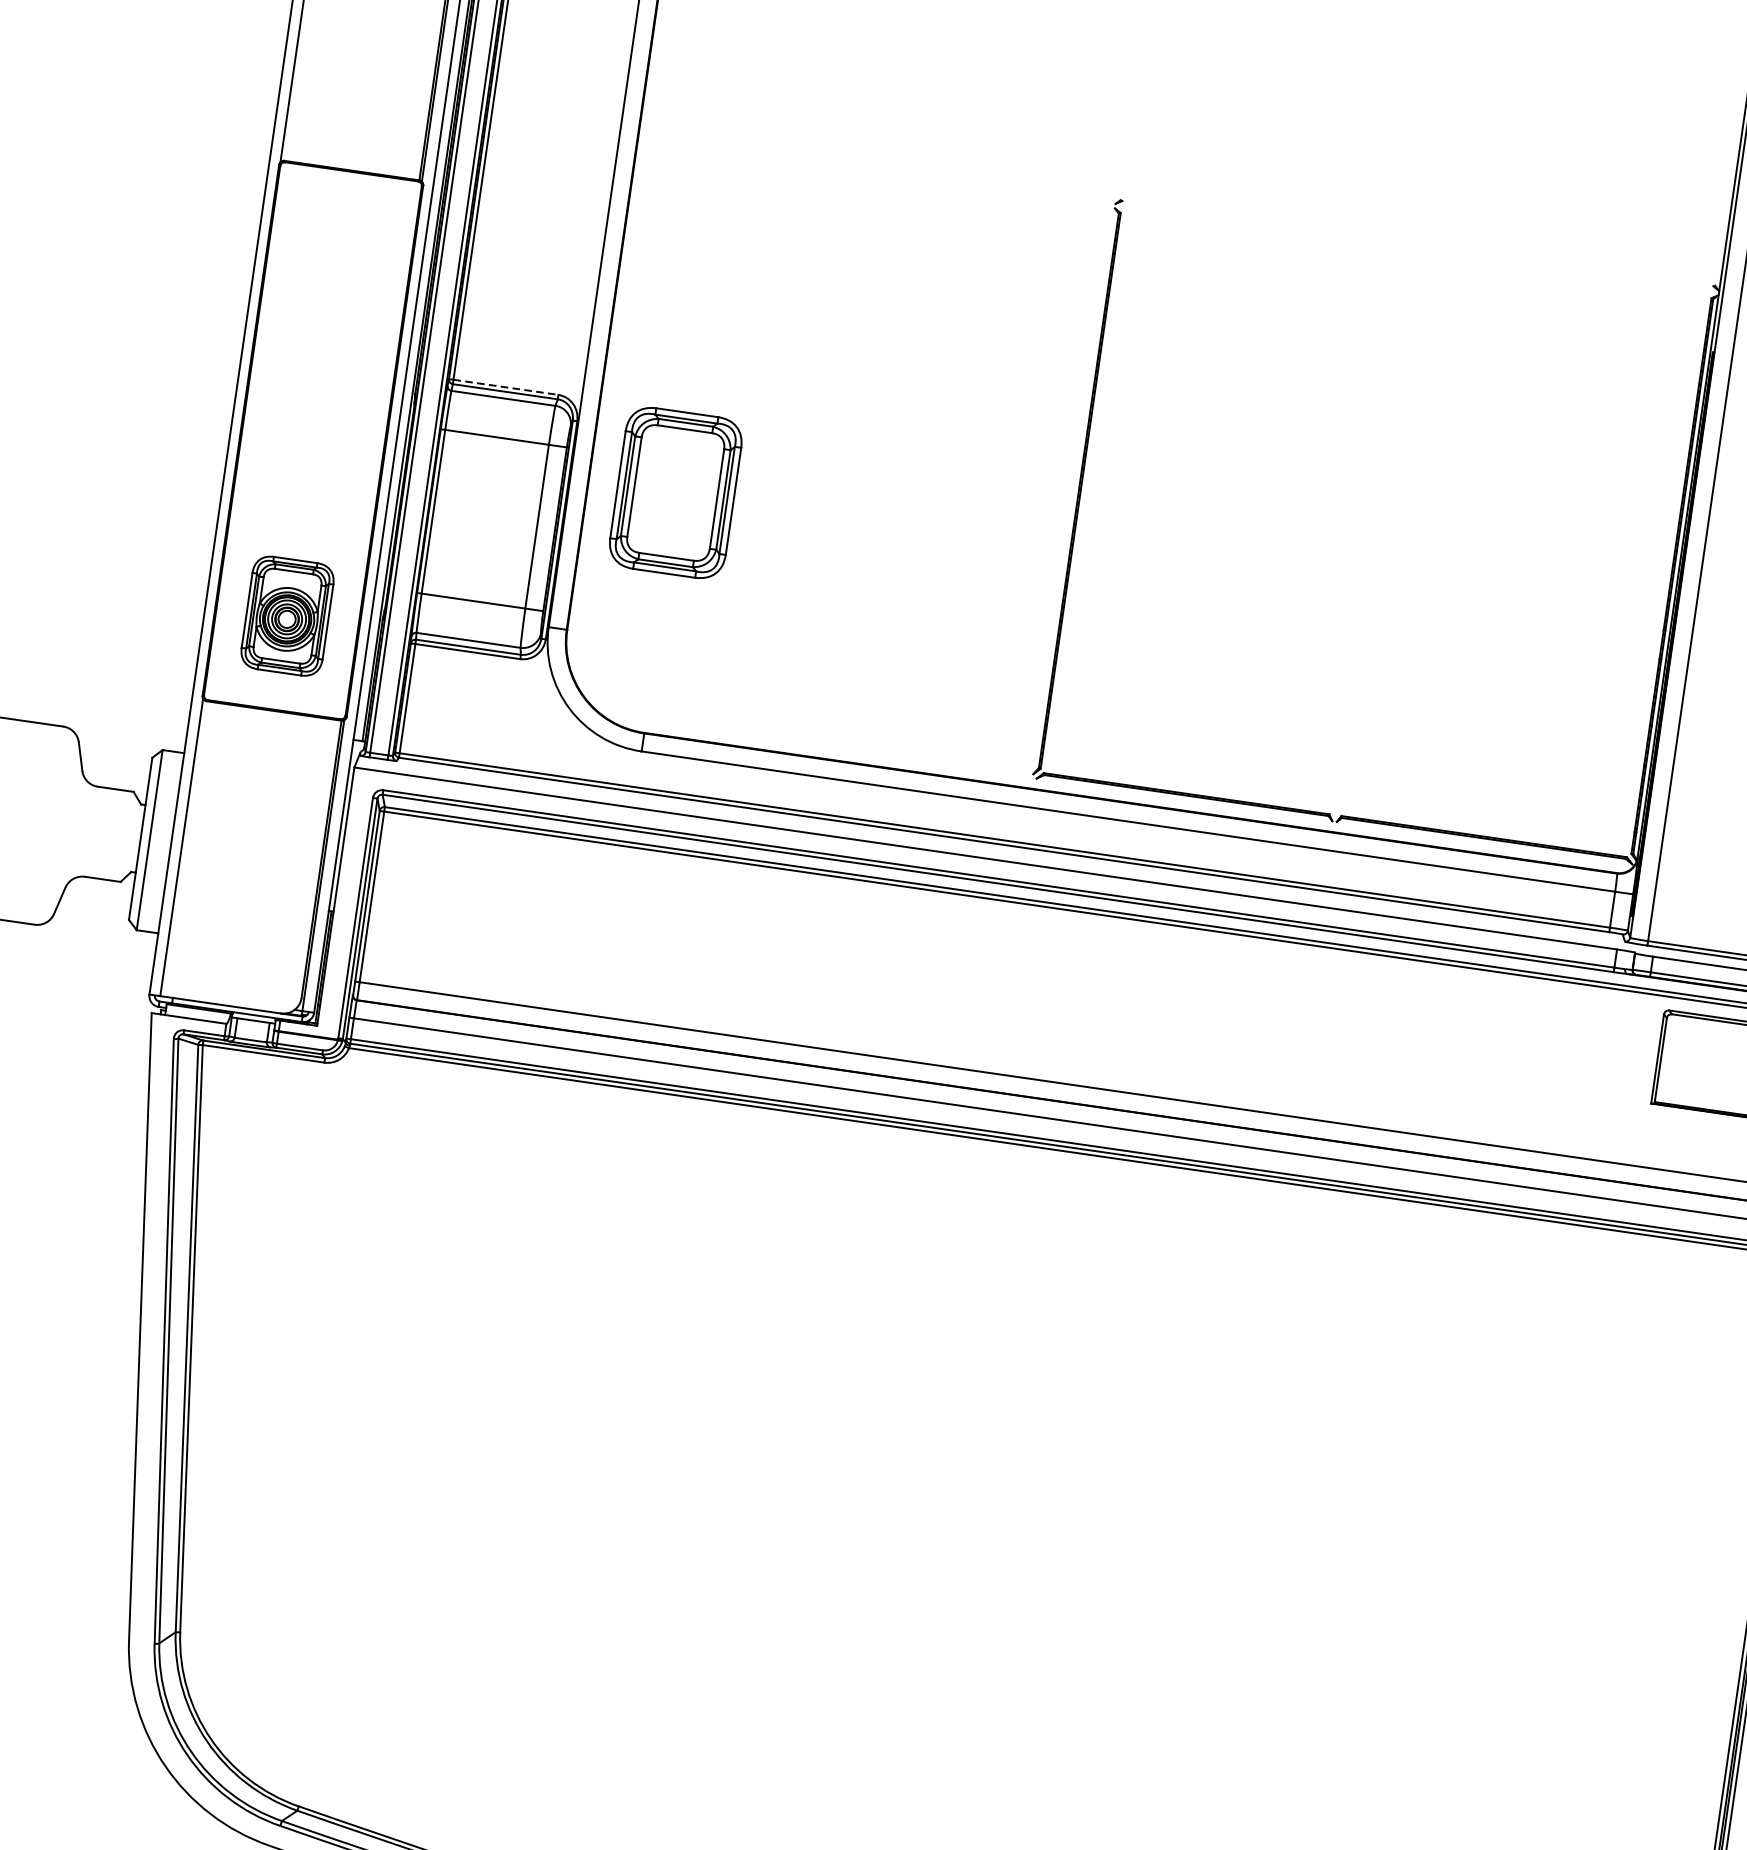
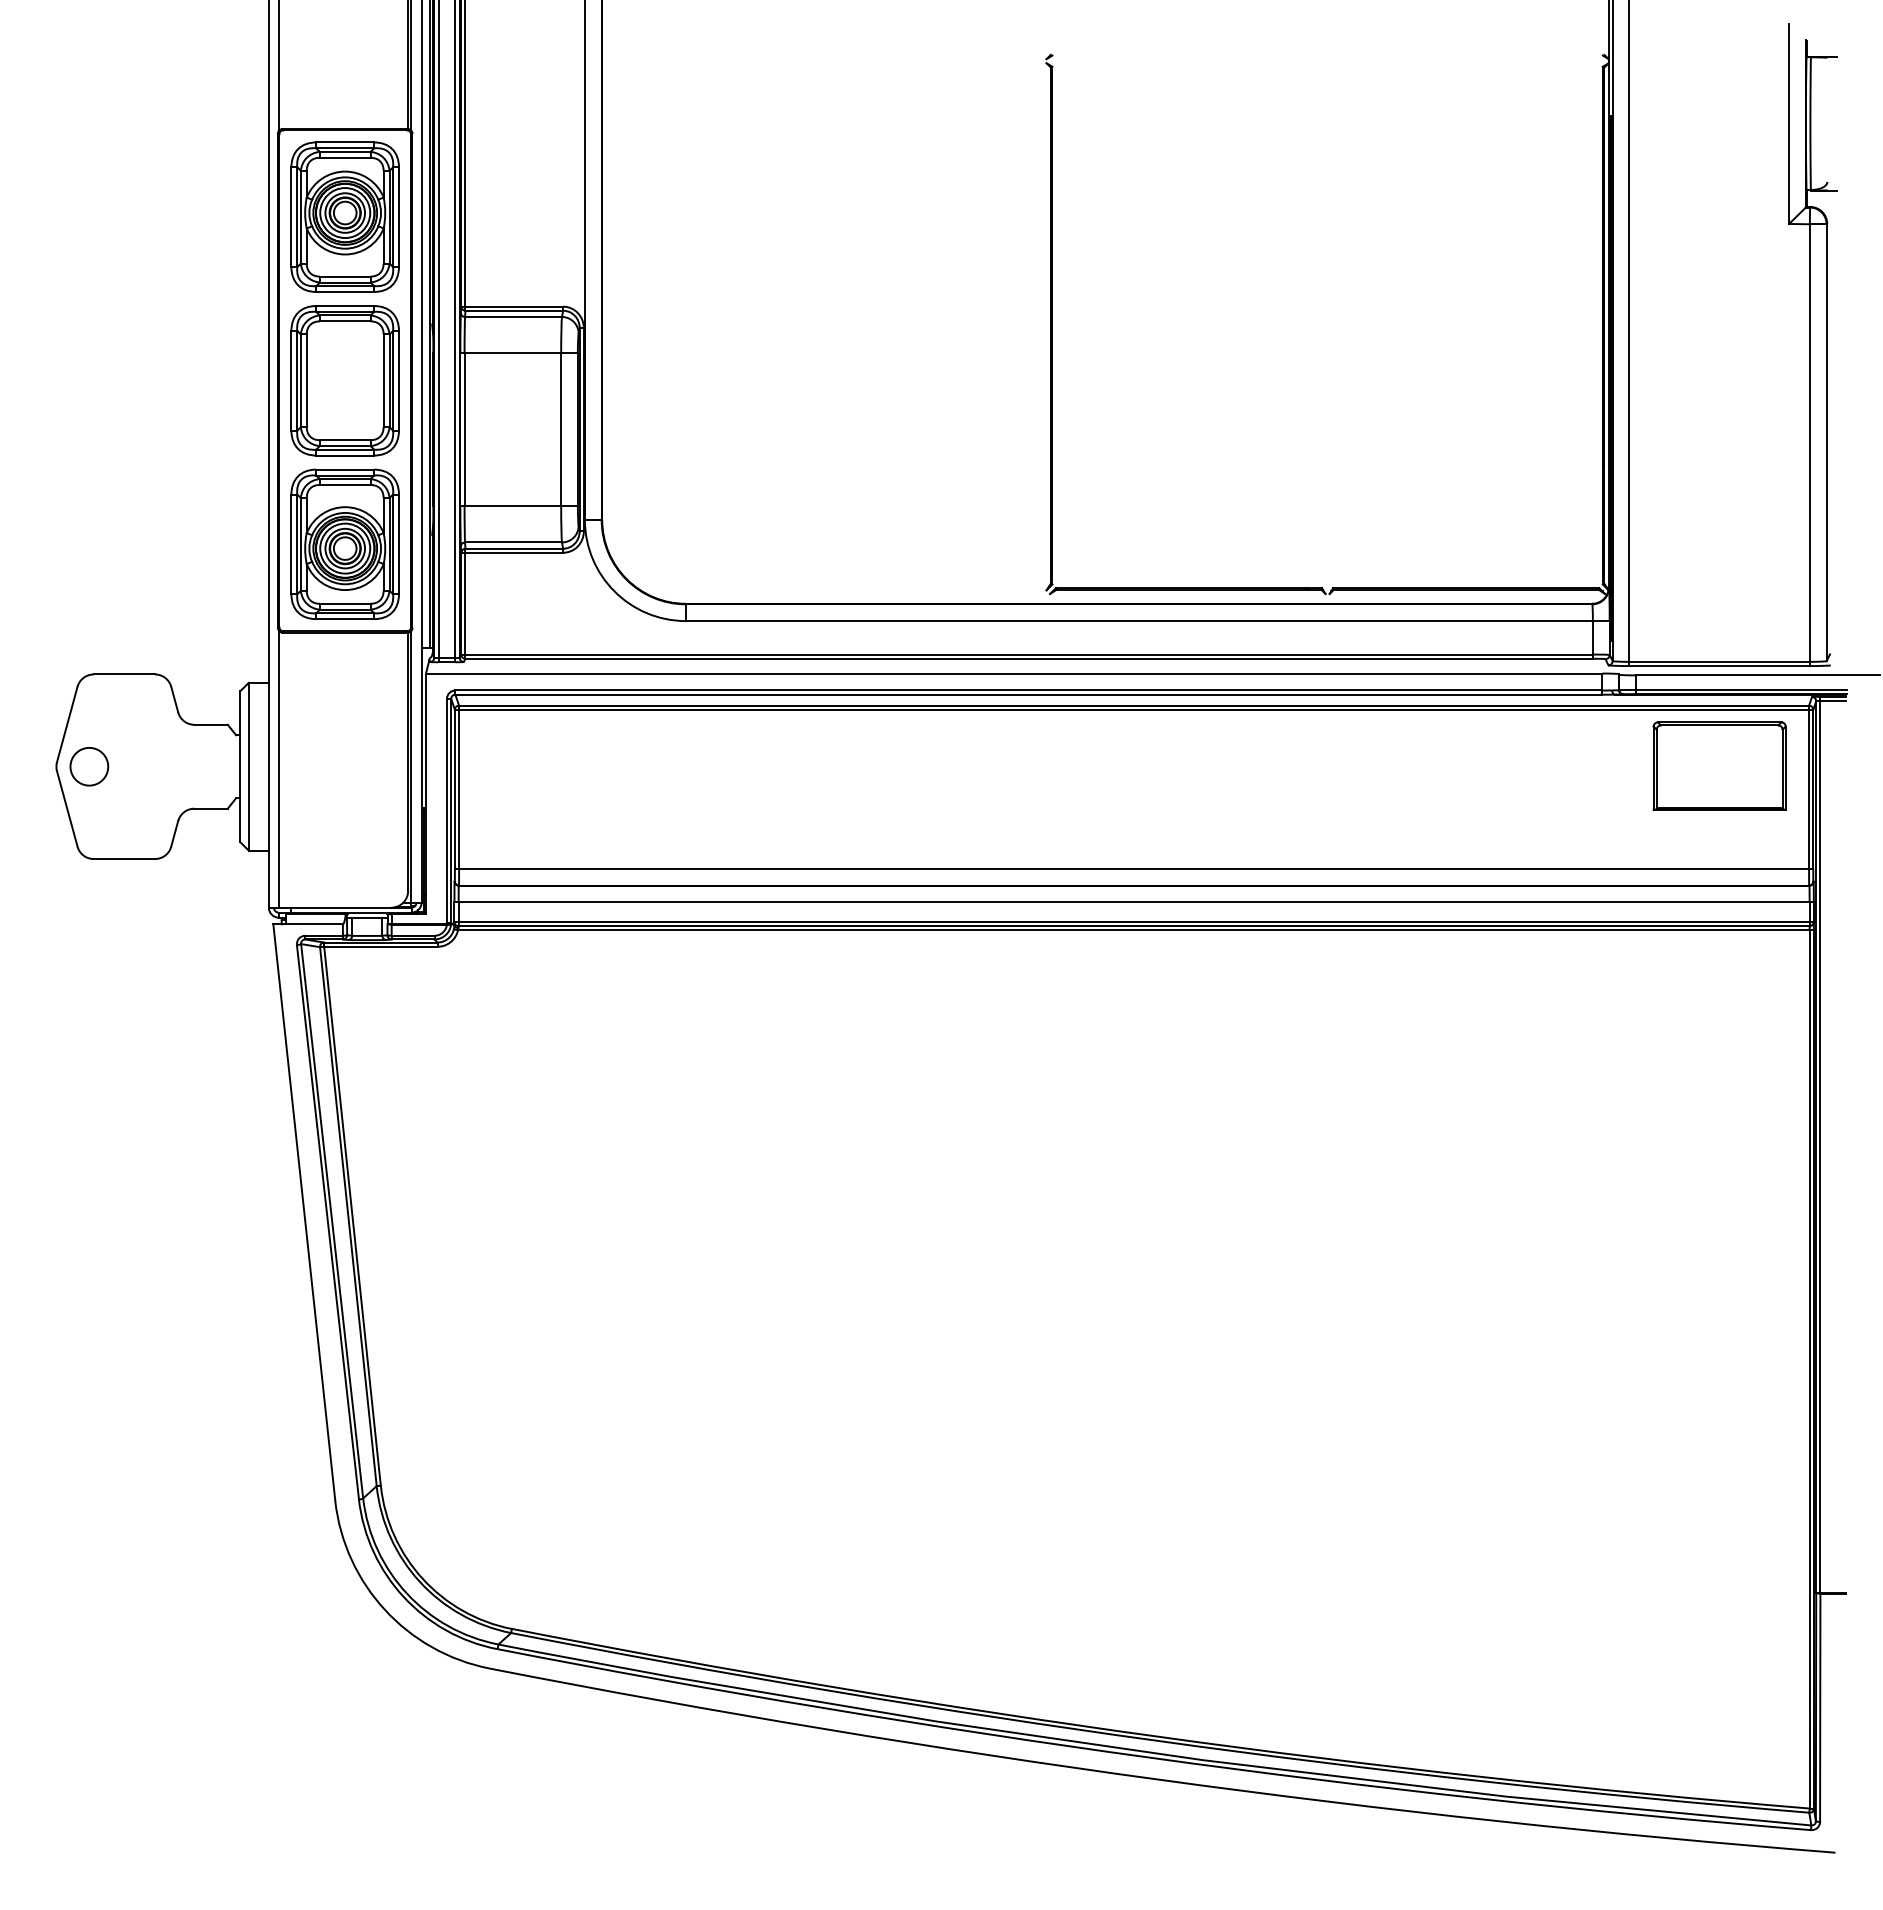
part: (337, 264) -> (344, 216), added
line: (506, 387) -> (514, 306), dashed -> solid
part: (675, 492) -> (344, 380), moved
part: (286, 615) -> (344, 543), size x1.43

